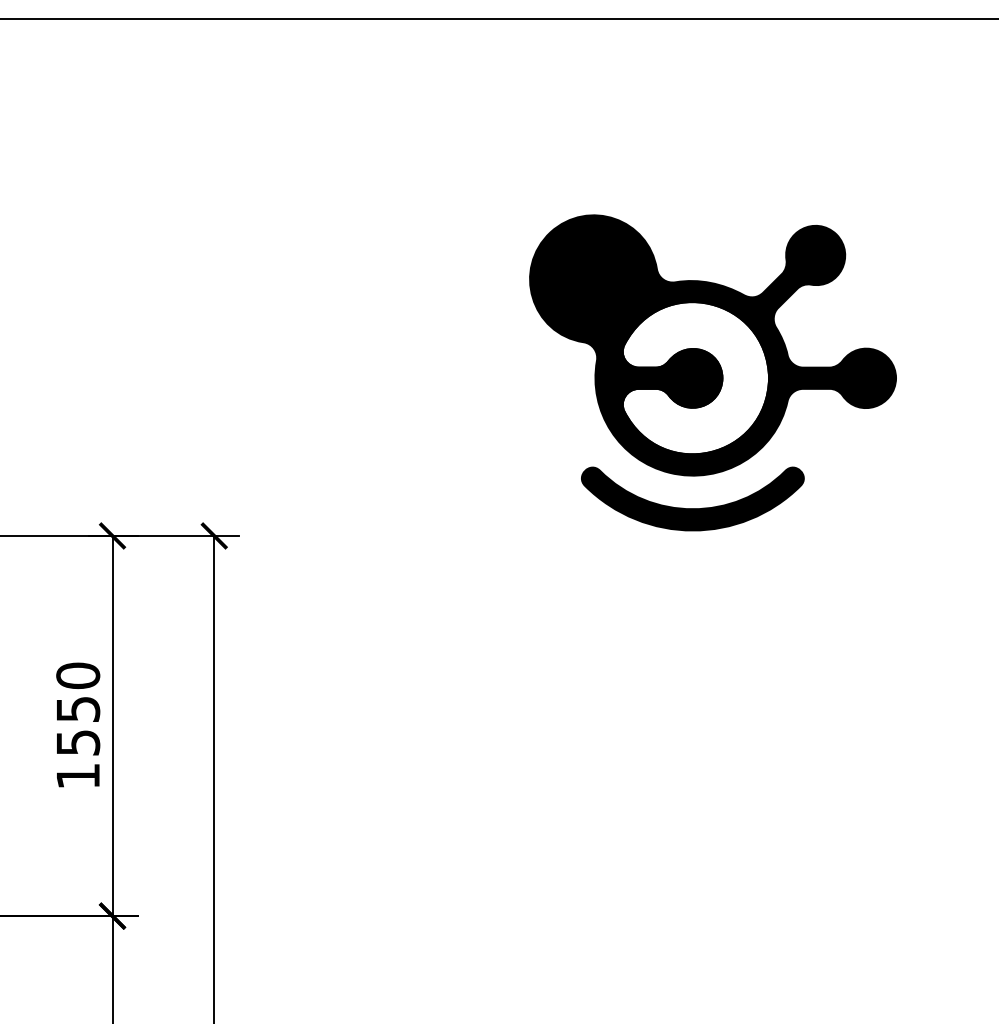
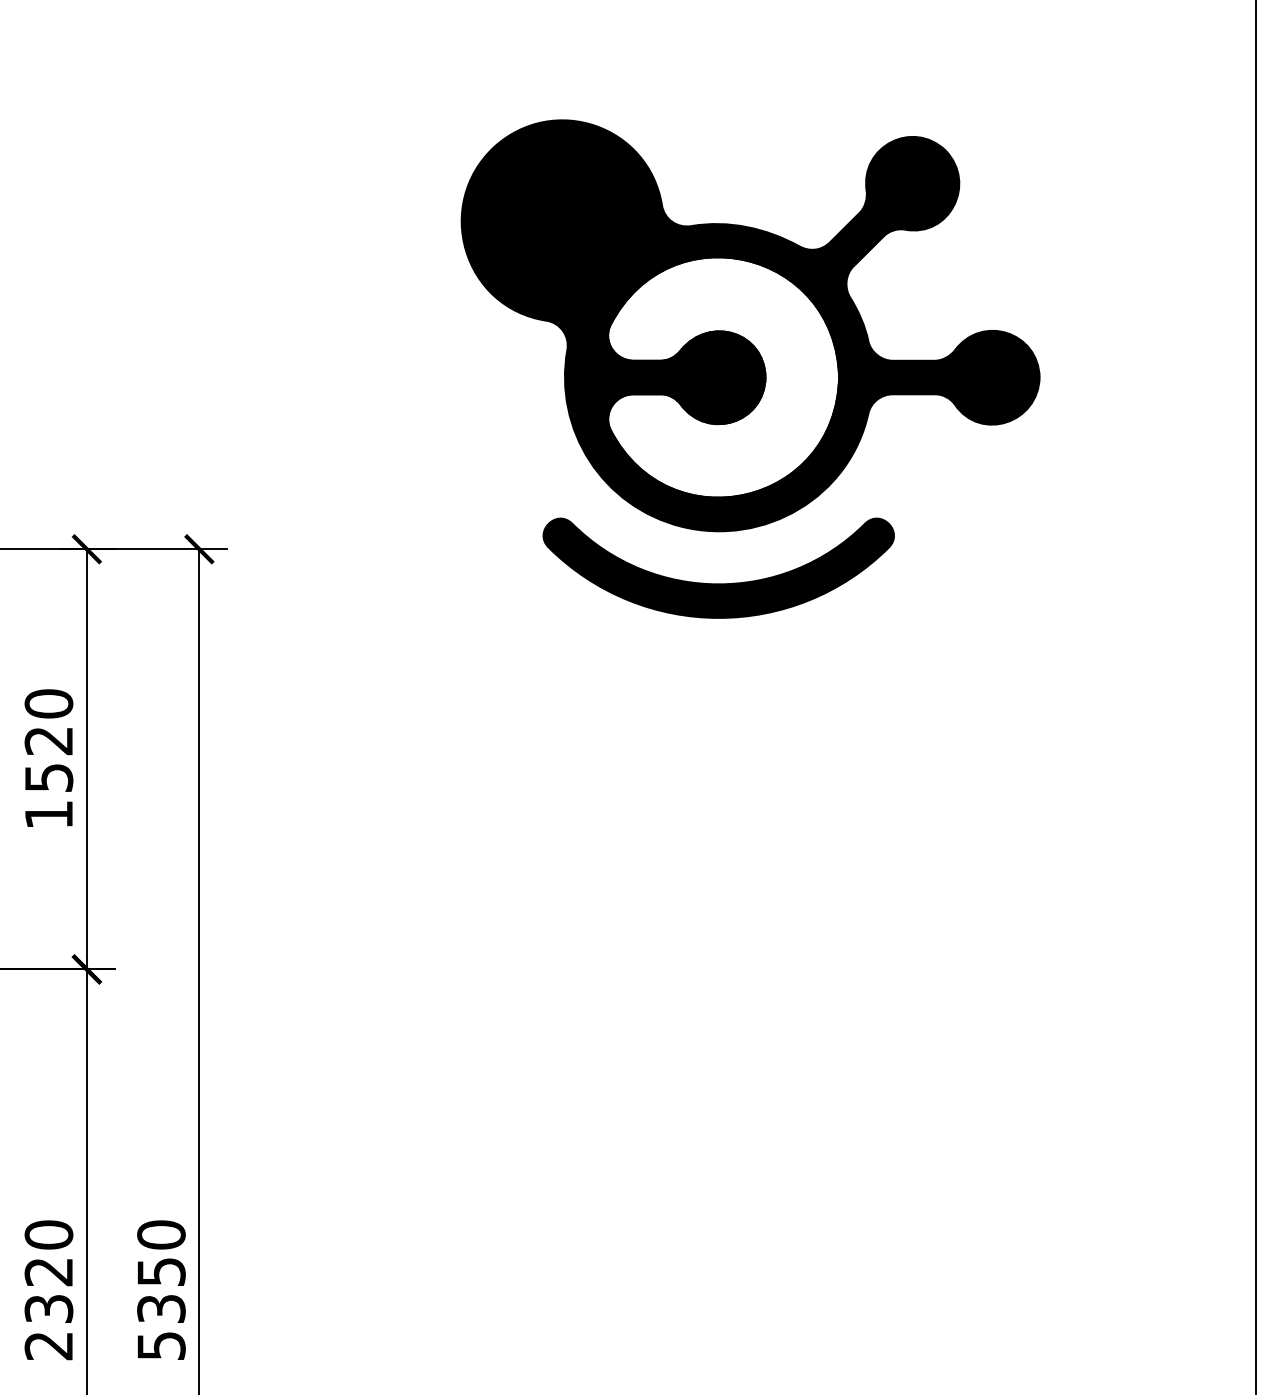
part: (712, 372) -> (750, 368), size x1.43
text: (77, 709) -> (48, 741), 1550 -> 1520

